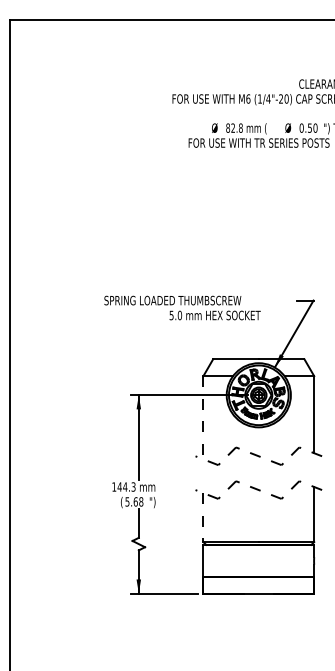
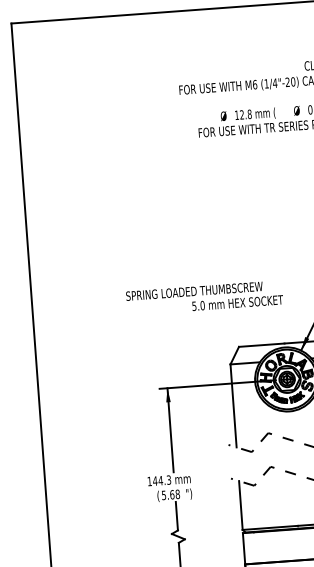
text: (228, 127) -> (237, 114), 82.8 -> 12.8
line: (203, 417) -> (233, 405), dashed -> solid
line: (203, 518) -> (241, 506), dashed -> solid

